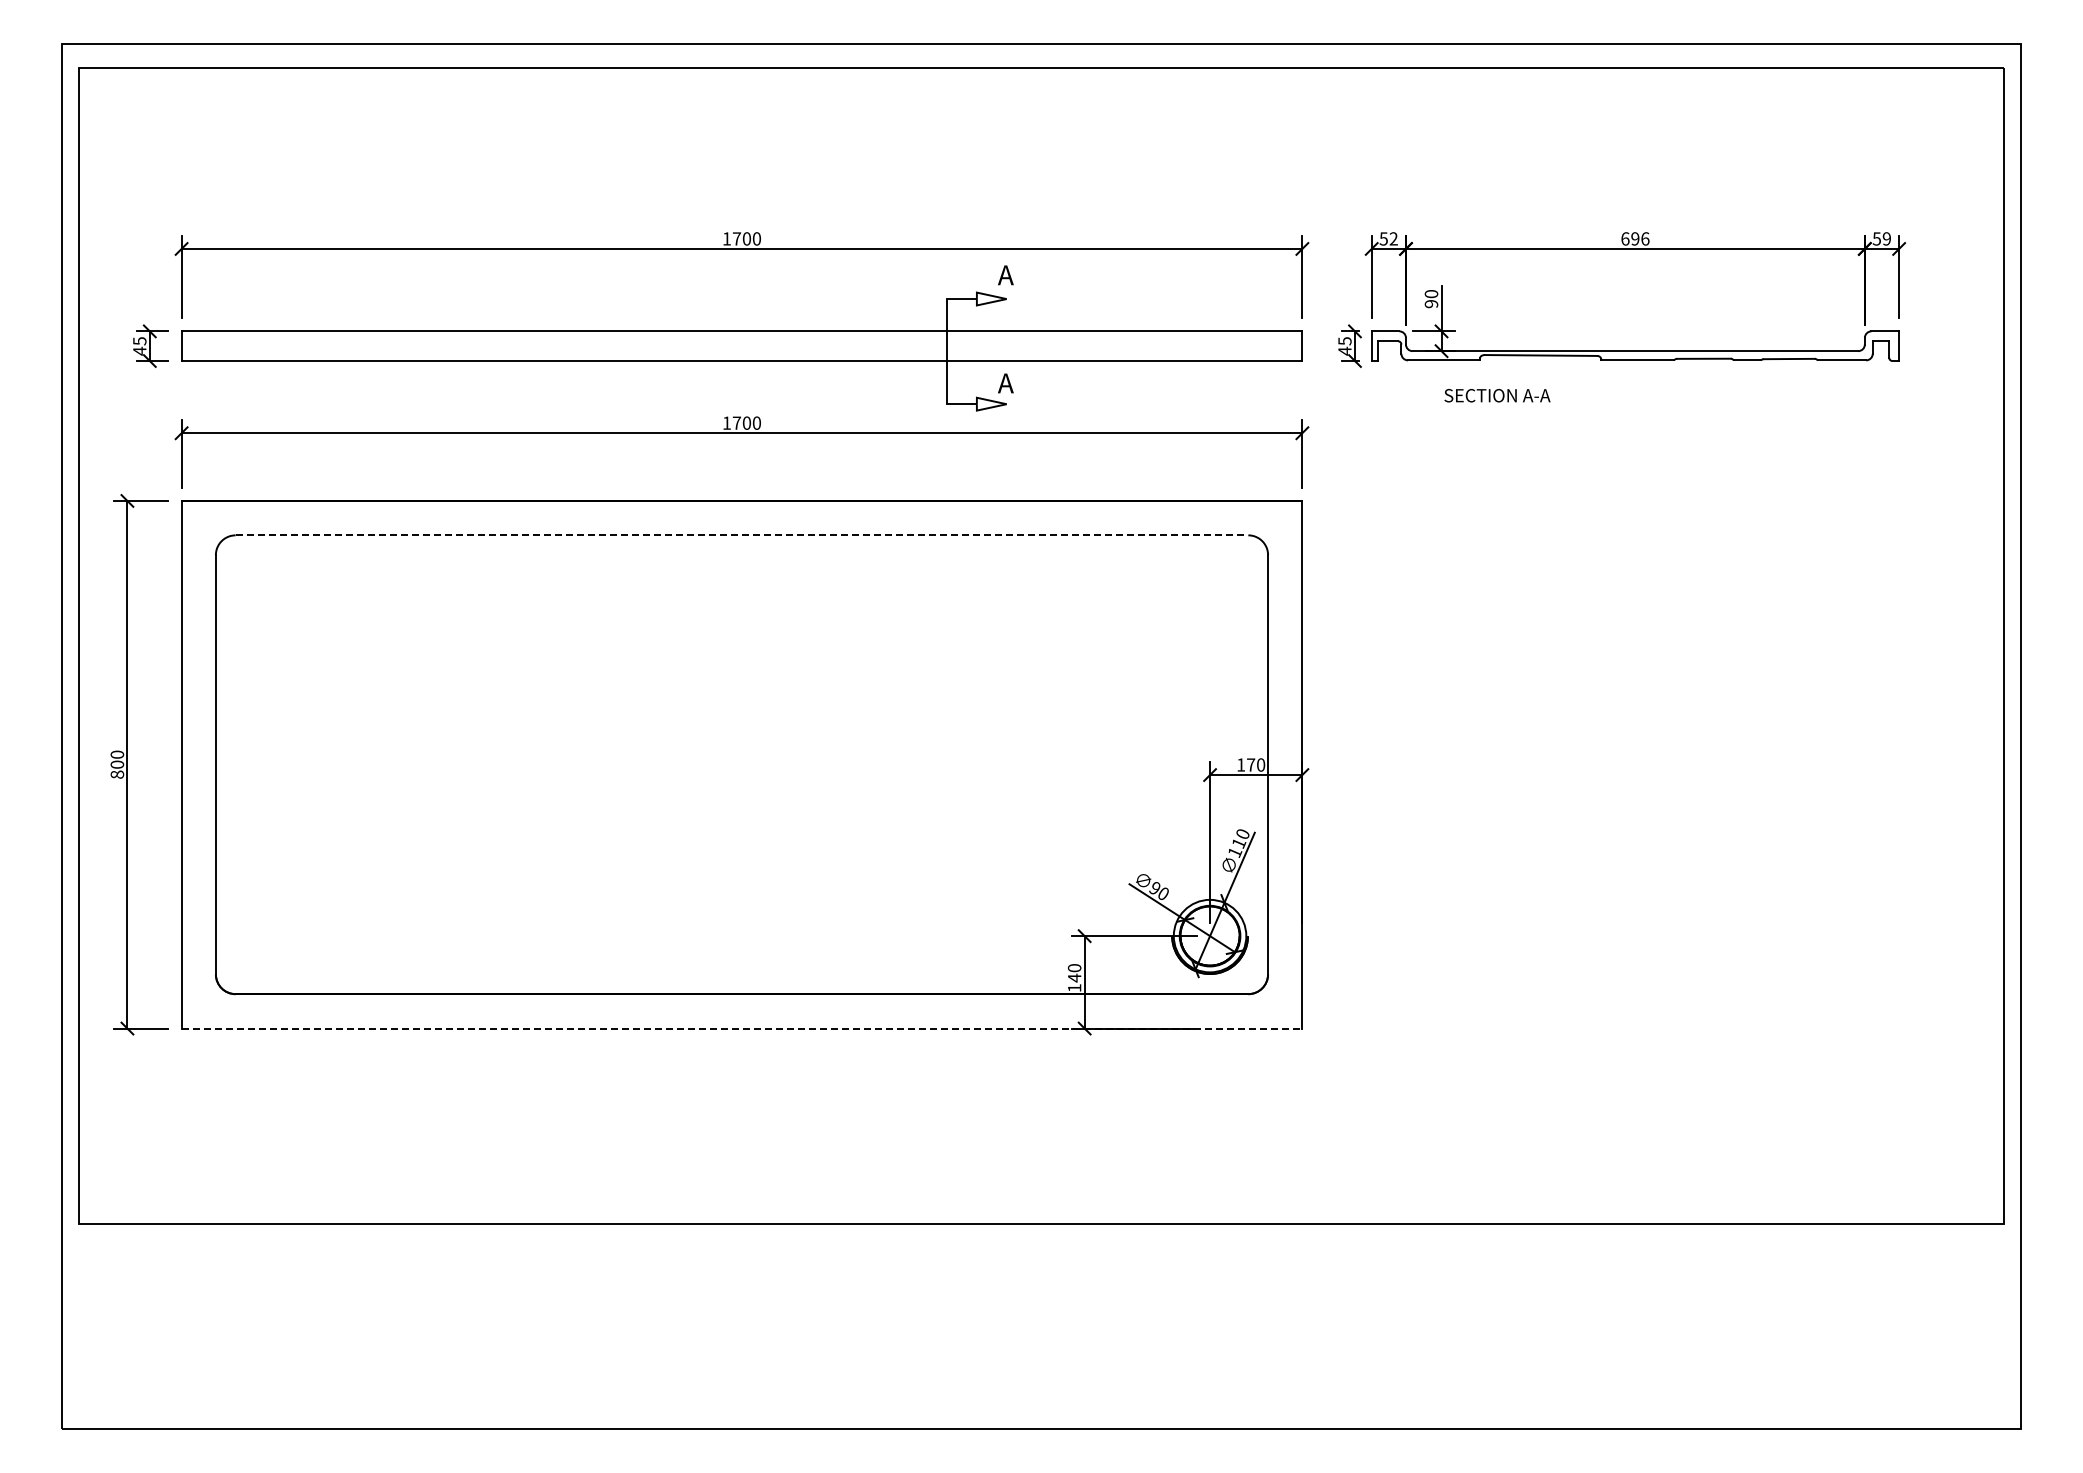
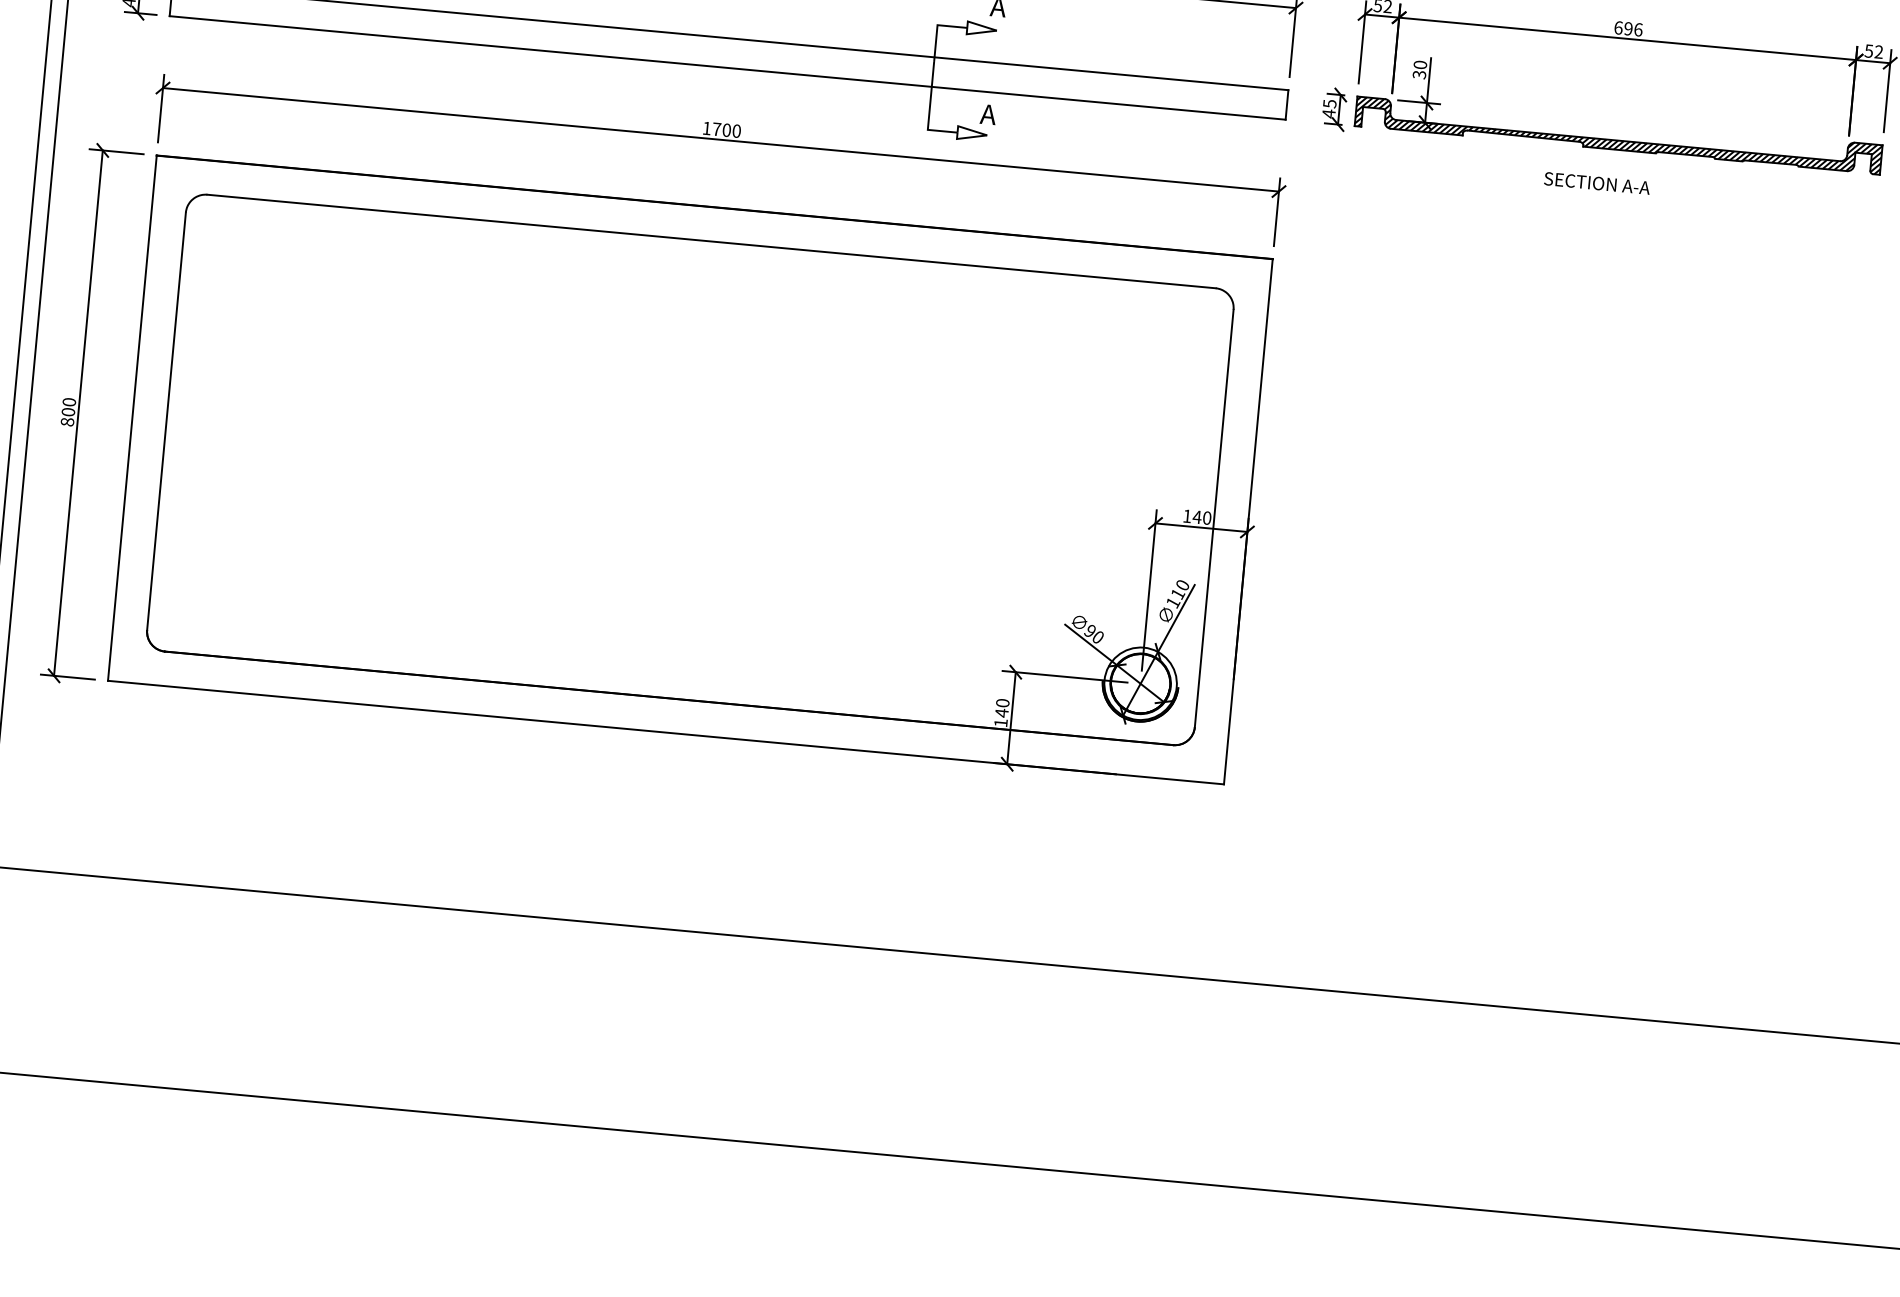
text: (1886, 238) -> (1878, 51), 59 -> 52
text: (1431, 304) -> (1419, 75), 90 -> 30
hatch: (1635, 346) -> (1618, 135), added
text: (1497, 395) -> (1597, 183), moved
line: (742, 535) -> (712, 241), dashed -> solid
text: (1250, 764) -> (1196, 516), 170 -> 140
line: (742, 1028) -> (666, 732), dashed -> solid

